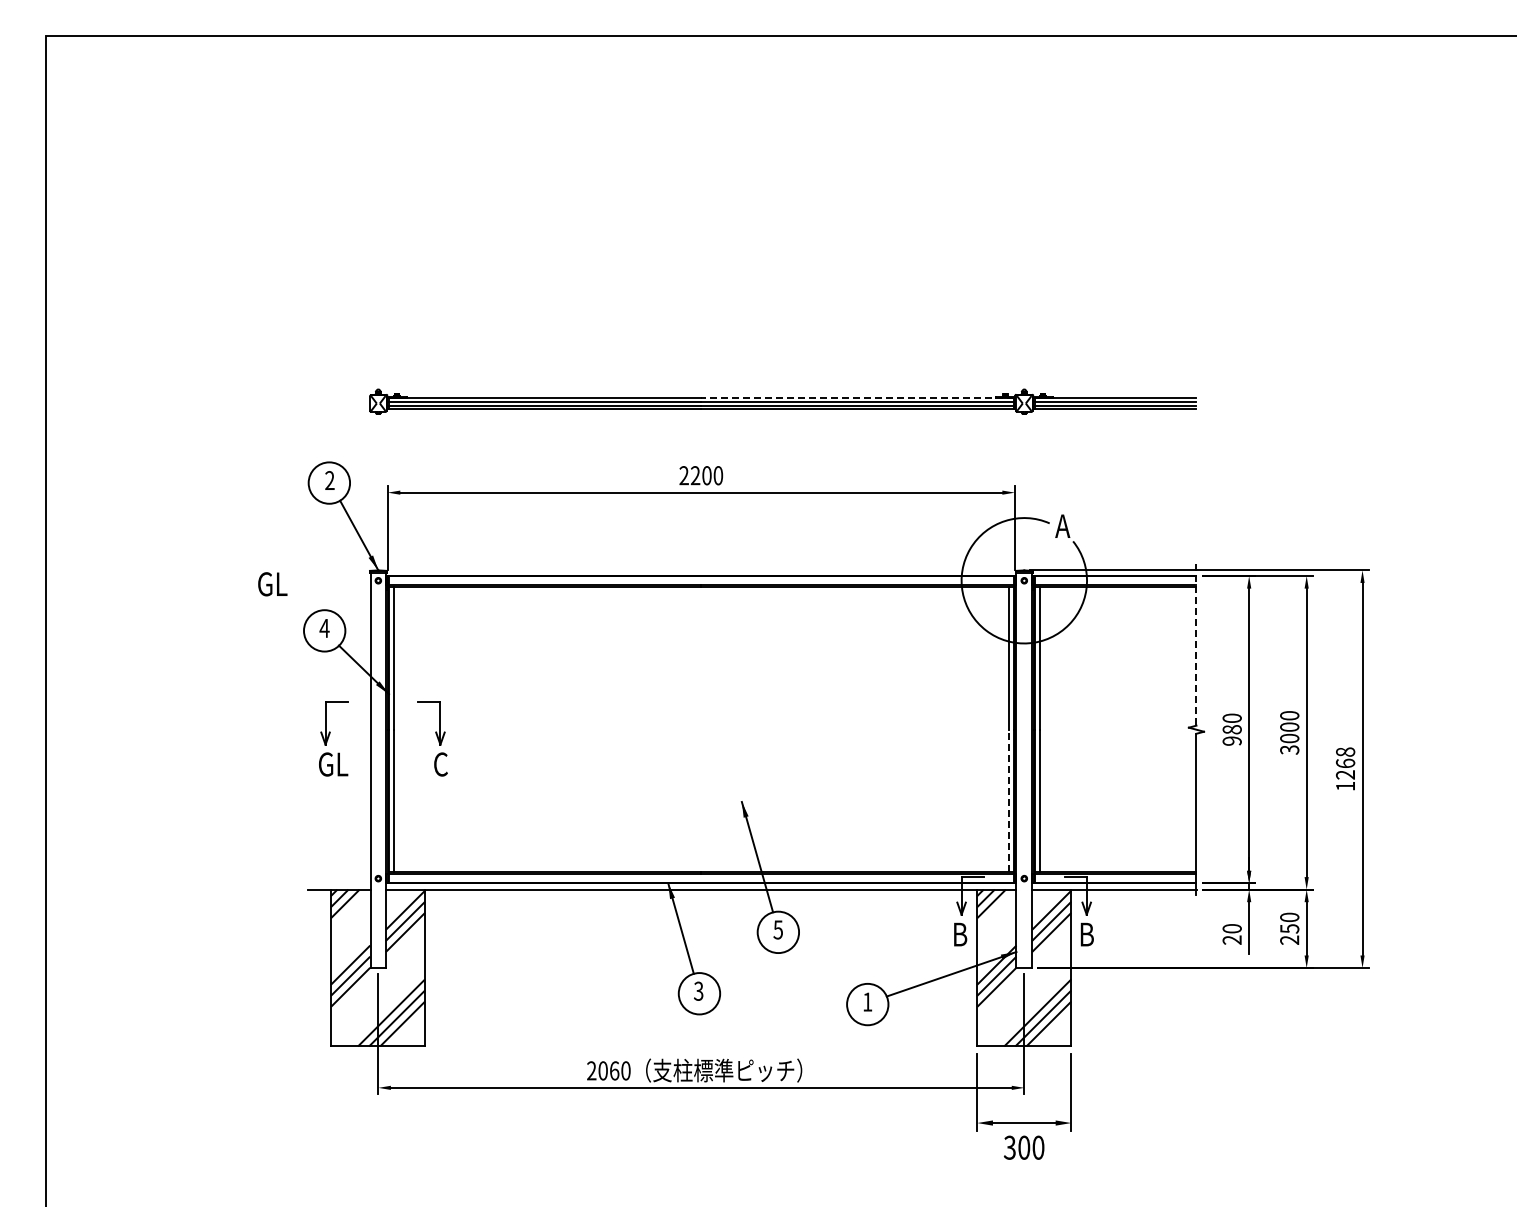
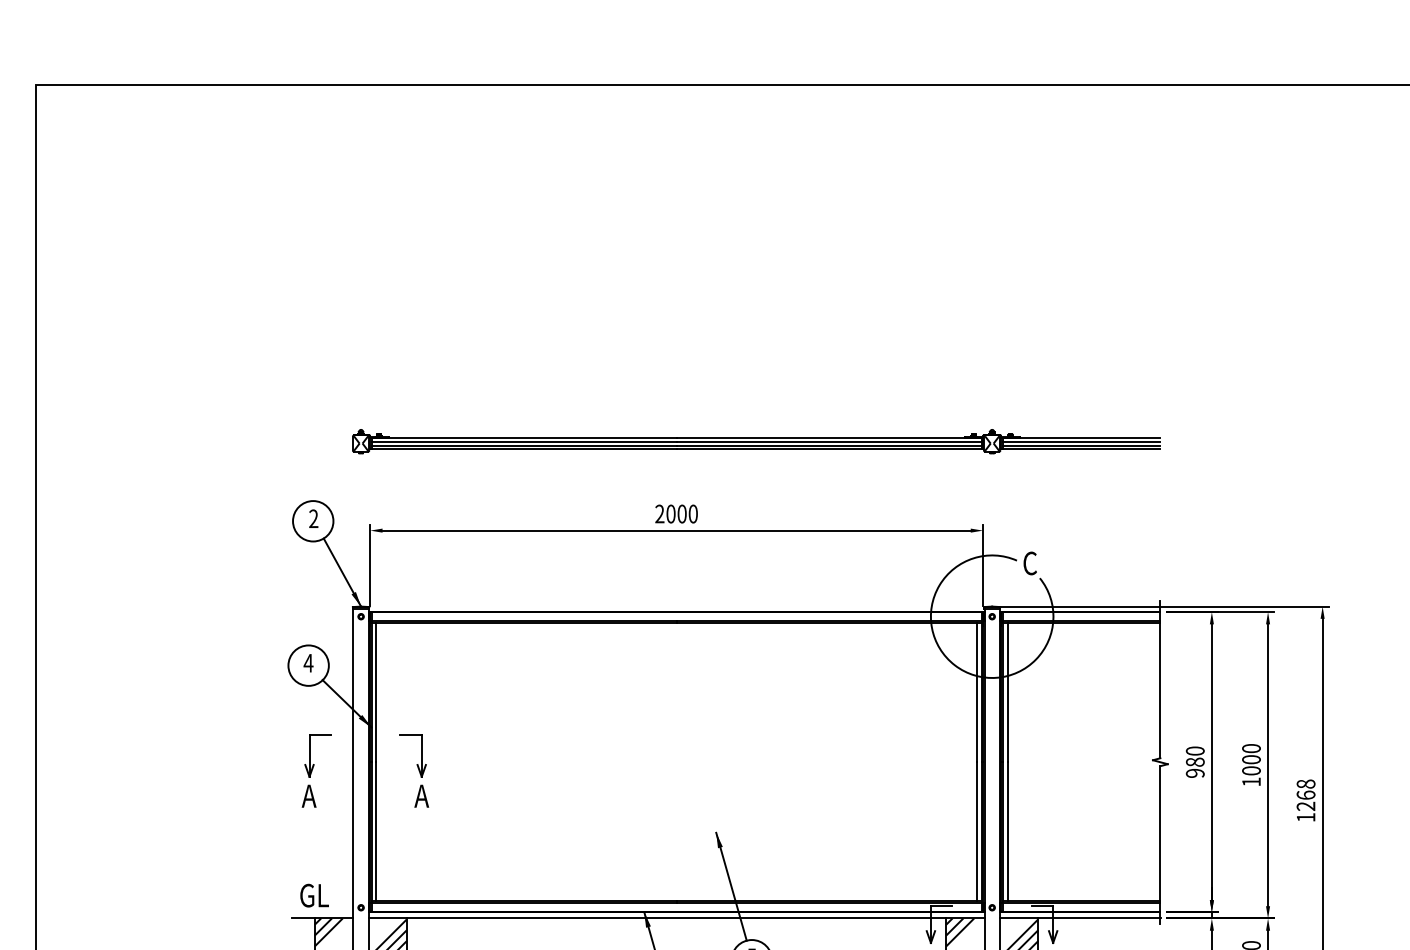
line: (857, 397) -> (829, 437), dashed -> solid
text: (695, 475) -> (670, 513), 2200 -> 2000
text: (1062, 526) -> (1029, 563), A -> C
text: (272, 584) -> (314, 895), moved
line: (1196, 644) -> (1160, 678), dashed -> solid
text: (1289, 749) -> (1251, 781), 3000 -> 1000
text: (332, 764) -> (316, 796), GL -> A
text: (440, 764) -> (421, 796), C -> A
line: (1008, 800) -> (976, 831), dashed -> solid

